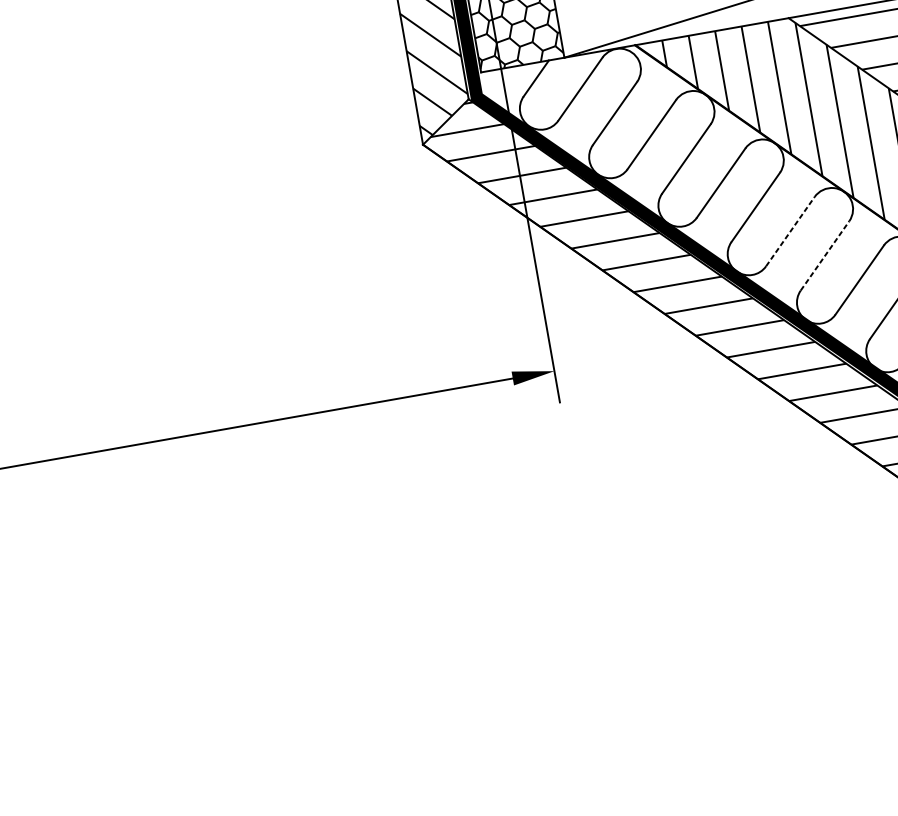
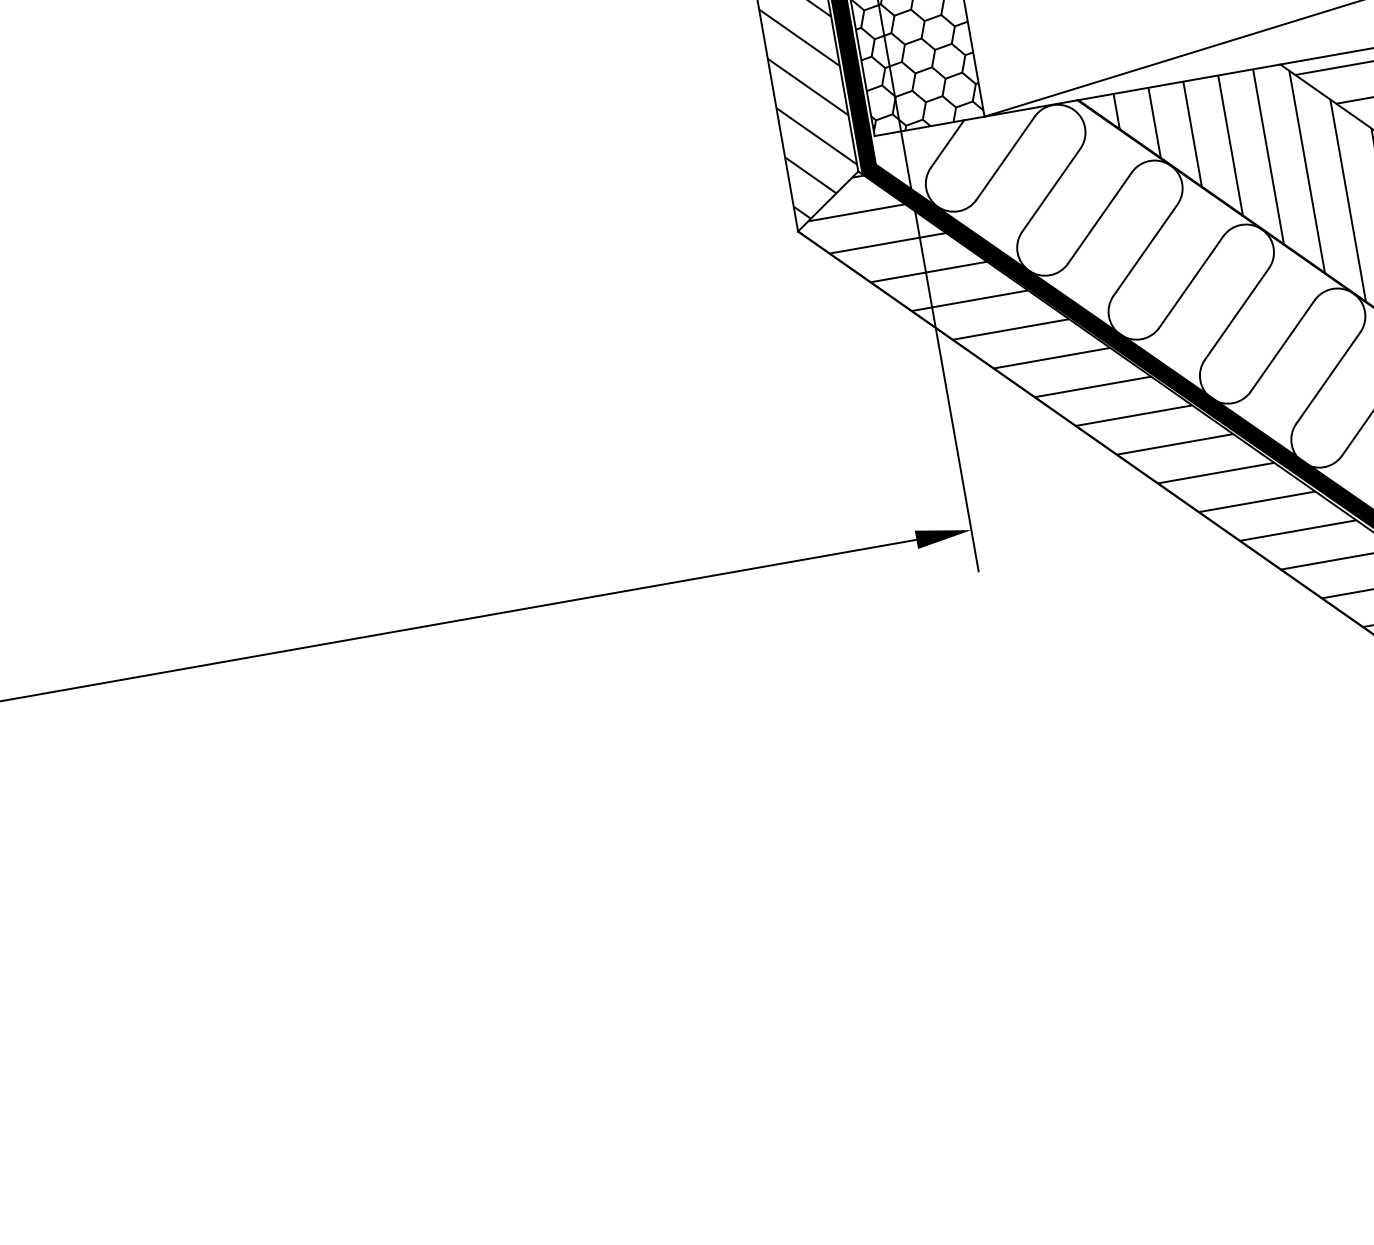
line: (790, 231) -> (1282, 346), dashed -> solid
line: (825, 256) -> (1328, 378), dashed -> solid

